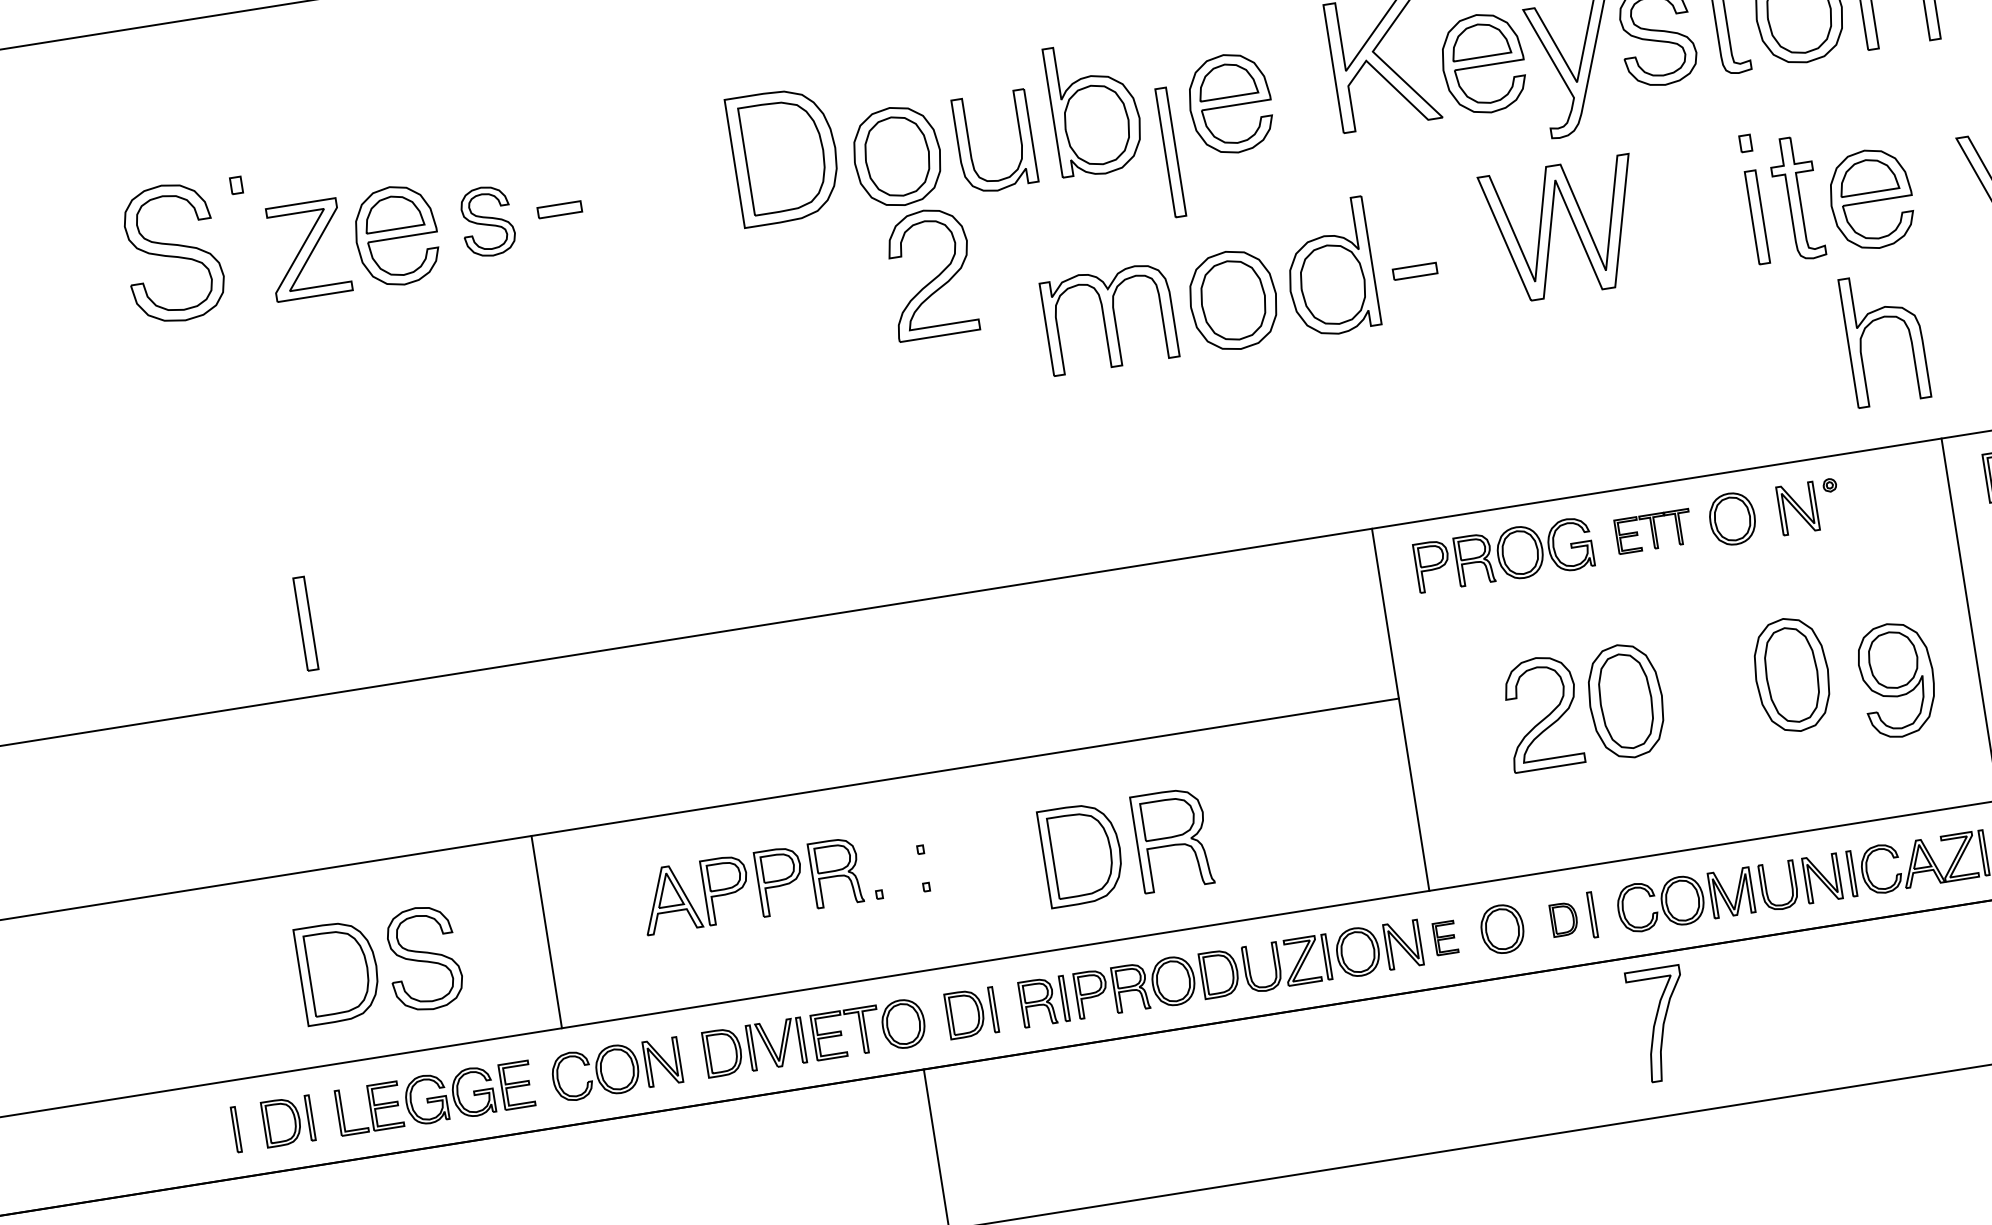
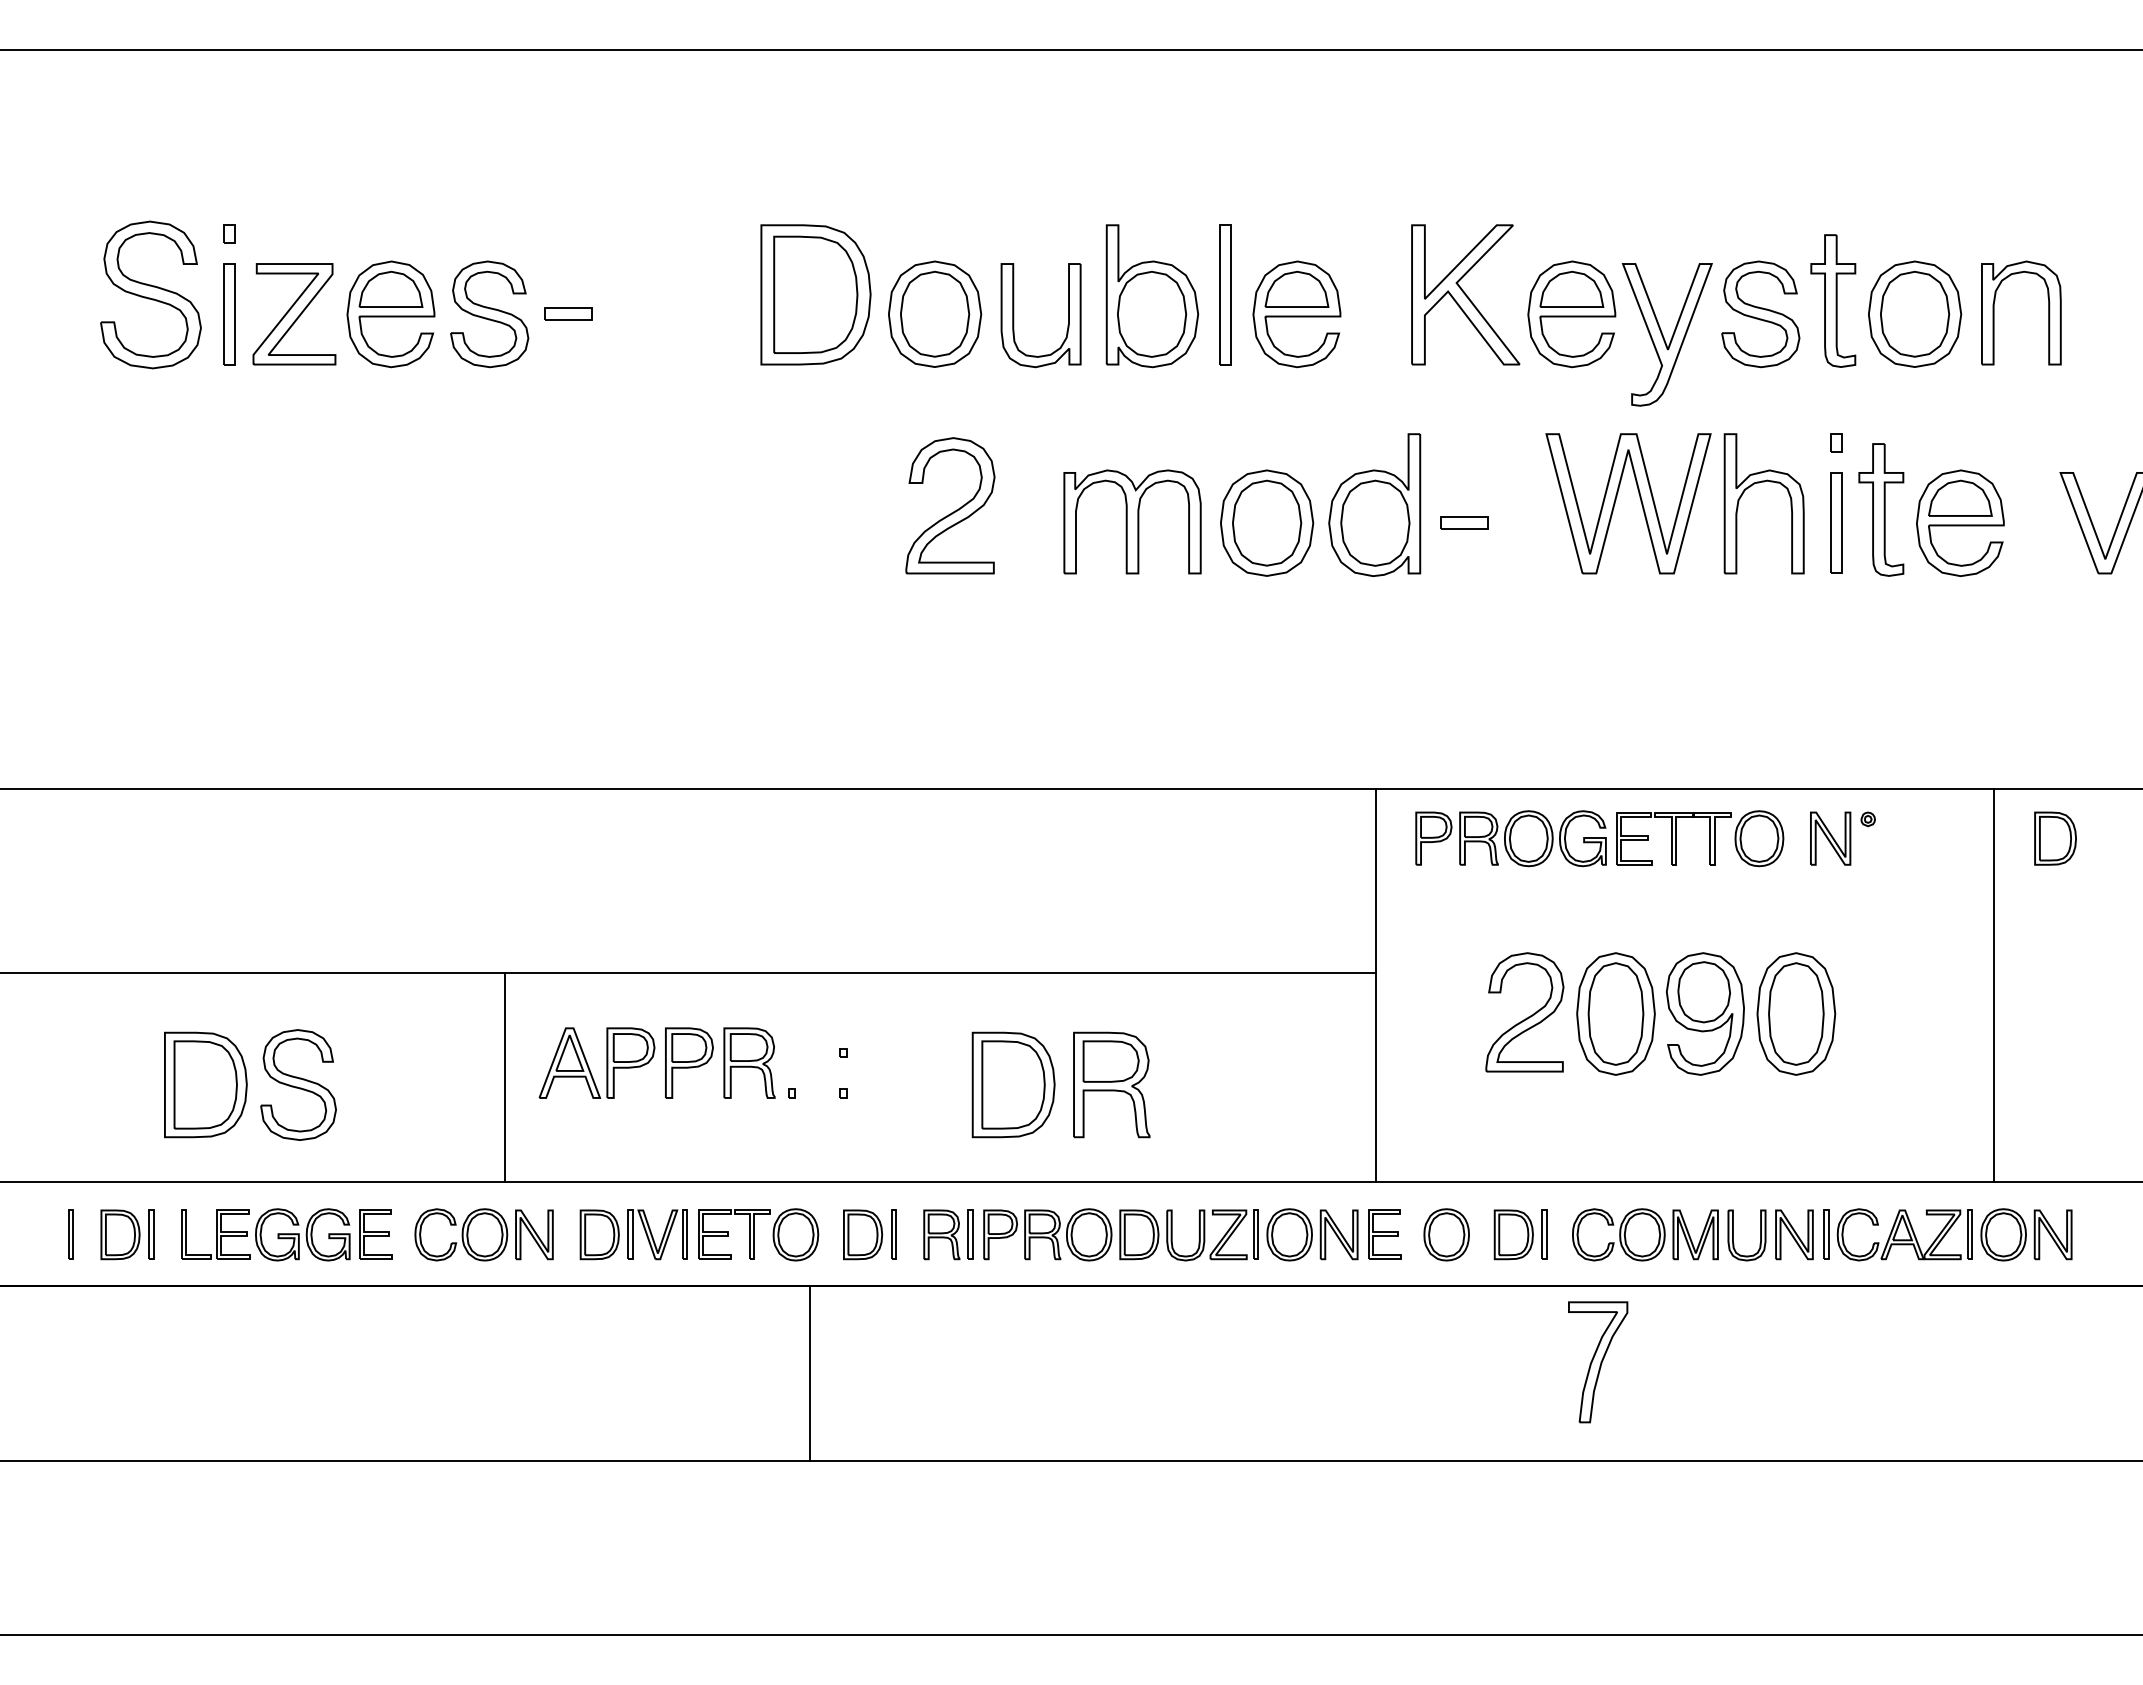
part: (1170, 152) -> (1225, 294), moved
part: (487, 221) -> (489, 314), size x1.43
part: (934, 278) -> (953, 511), moved
part: (1877, 320) -> (1759, 483), moved
part: (1653, 531) -> (1673, 838), size x1.43
part: (305, 624) -> (229, 314), moved
part: (1897, 679) -> (1705, 1013), moved
part: (1563, 919) -> (1513, 1234), size x1.43
line: (547, 932) -> (505, 1077), moved
part: (1445, 937) -> (1384, 1234), size x1.43

